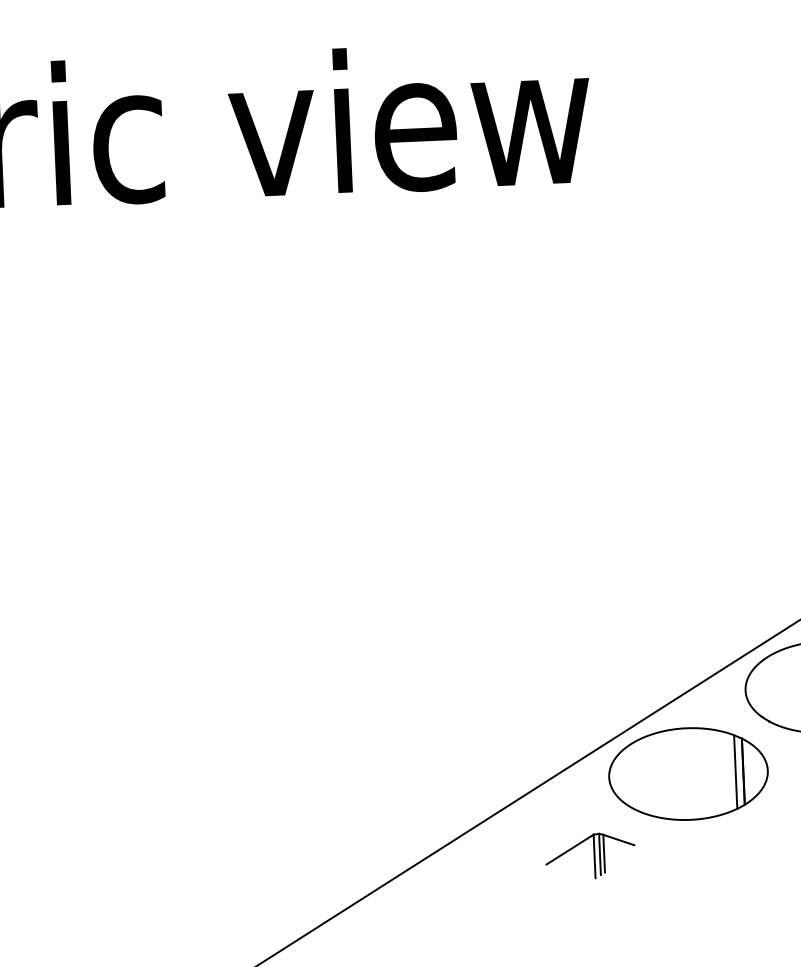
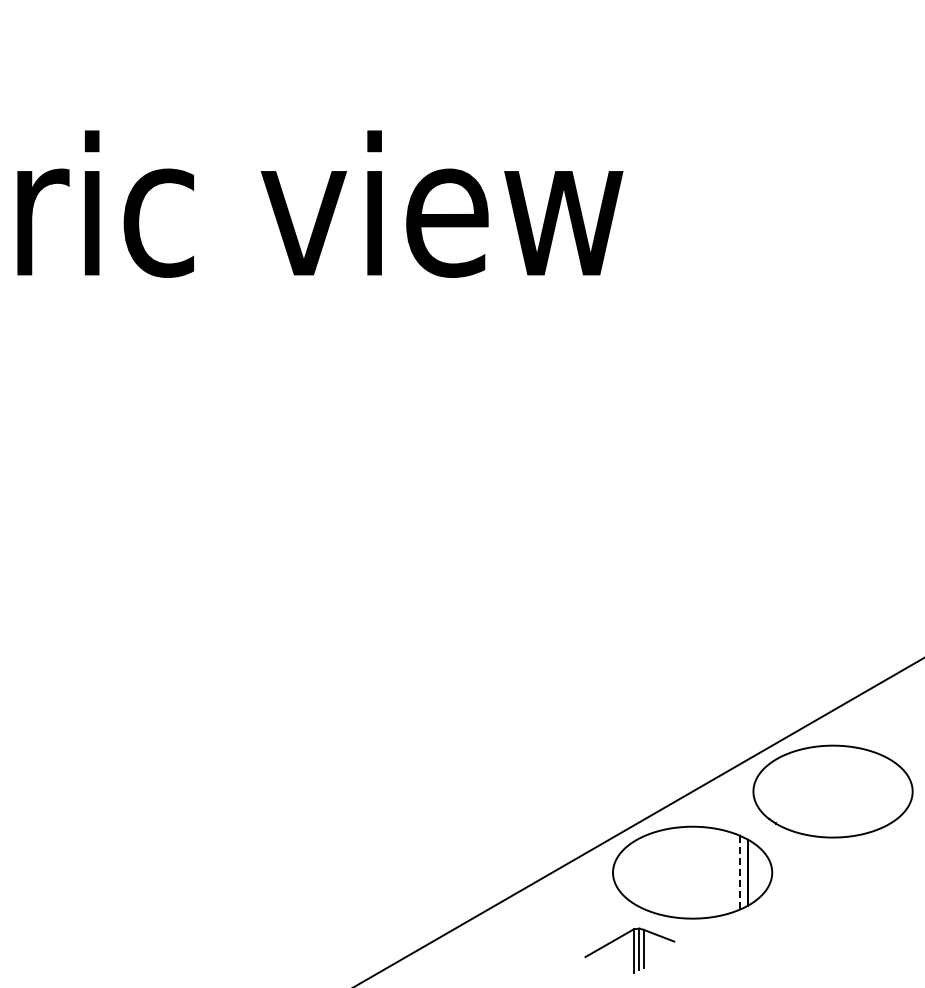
line: (735, 771) -> (739, 872), solid -> dashed
part: (590, 856) -> (629, 950), moved

